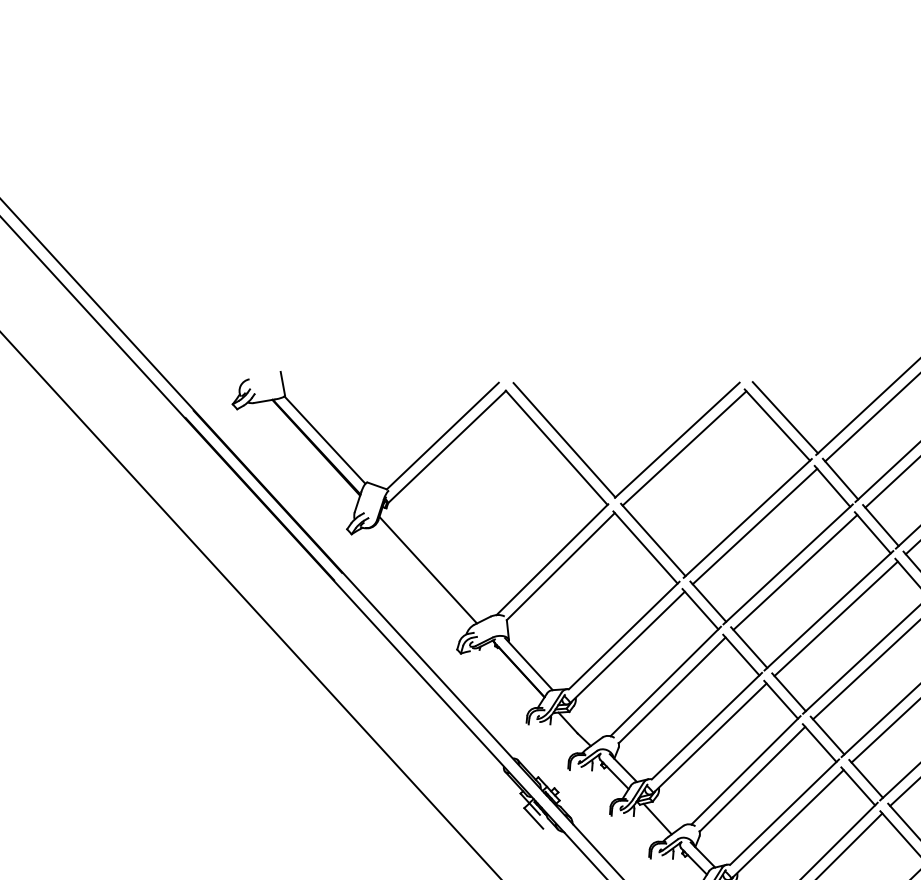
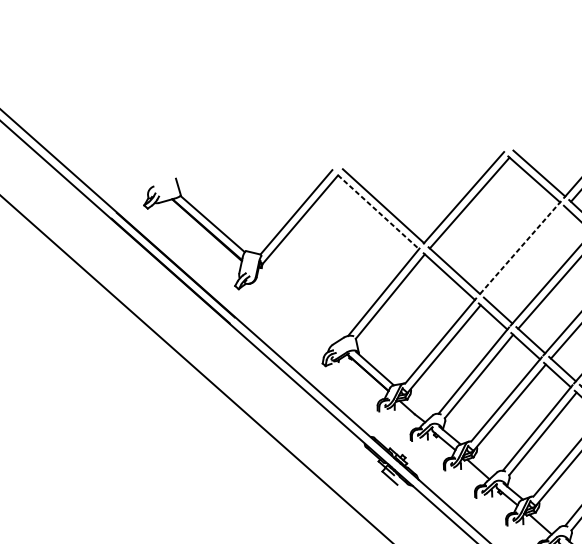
line: (556, 447) -> (378, 211), solid -> dashed
line: (747, 518) -> (519, 248), solid -> dashed
line: (754, 526) -> (525, 253), removed
line: (428, 569) -> (296, 308), removed

